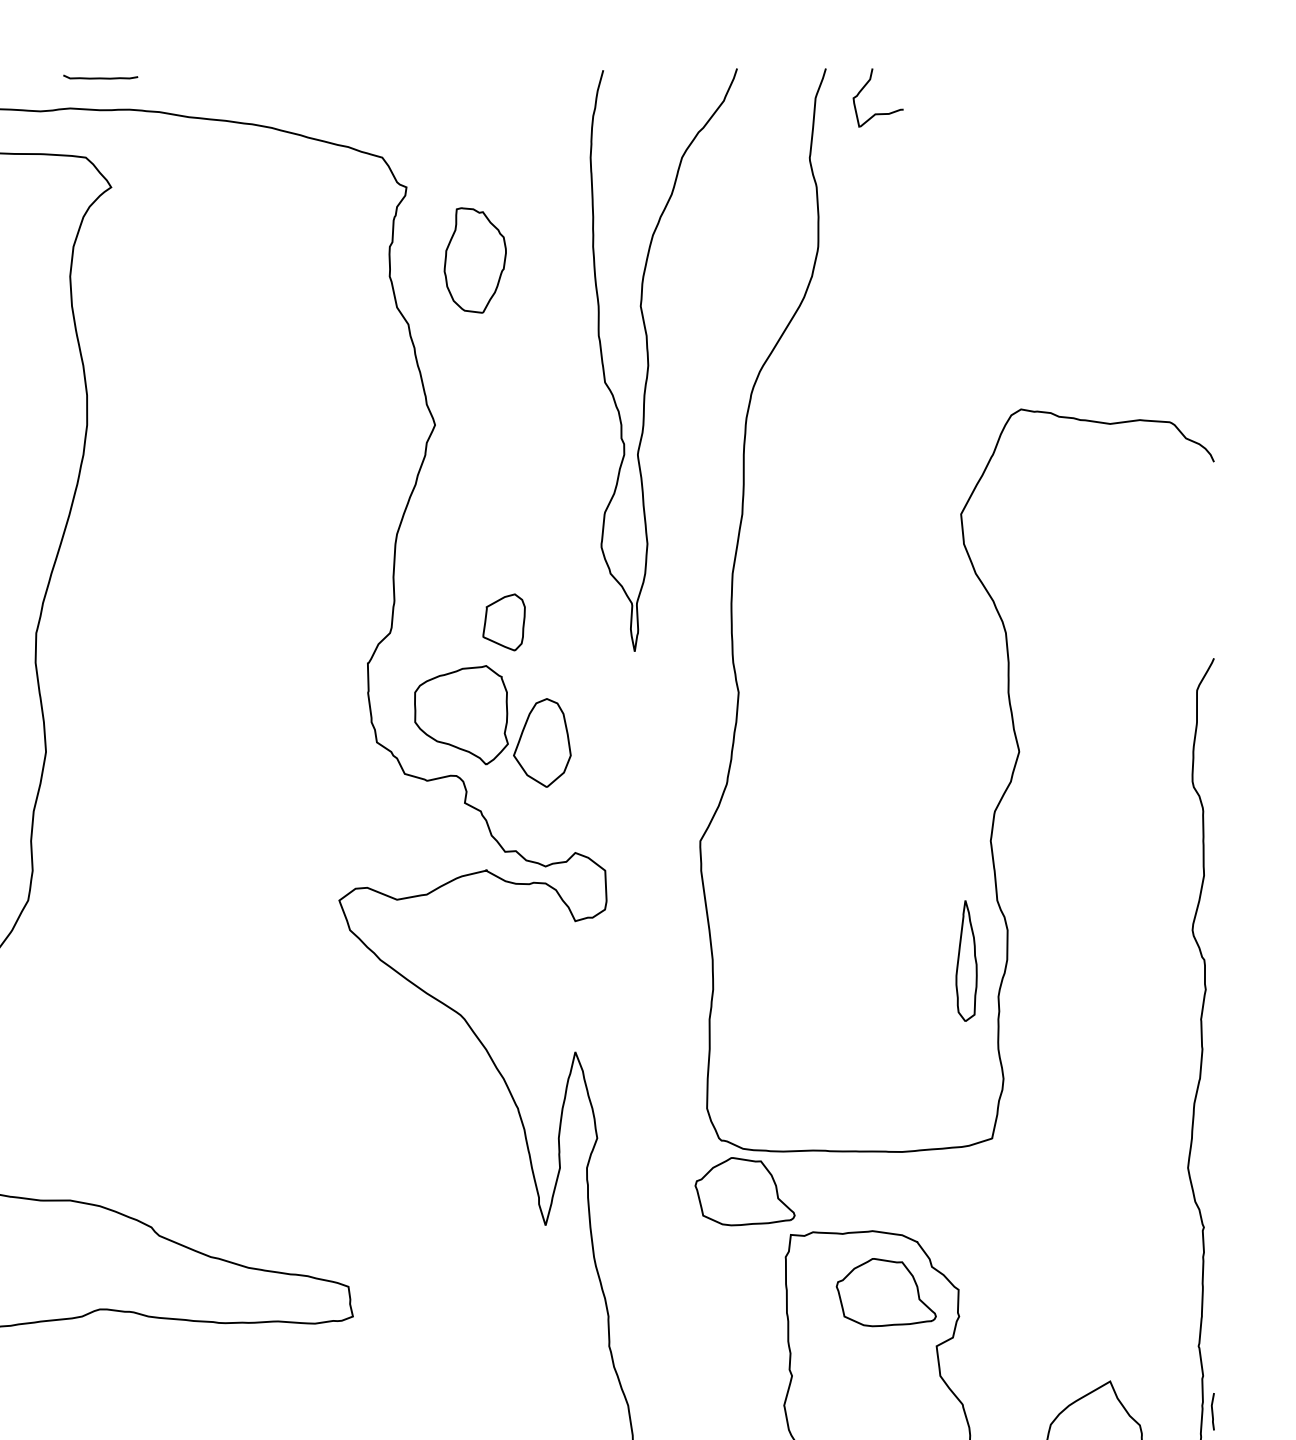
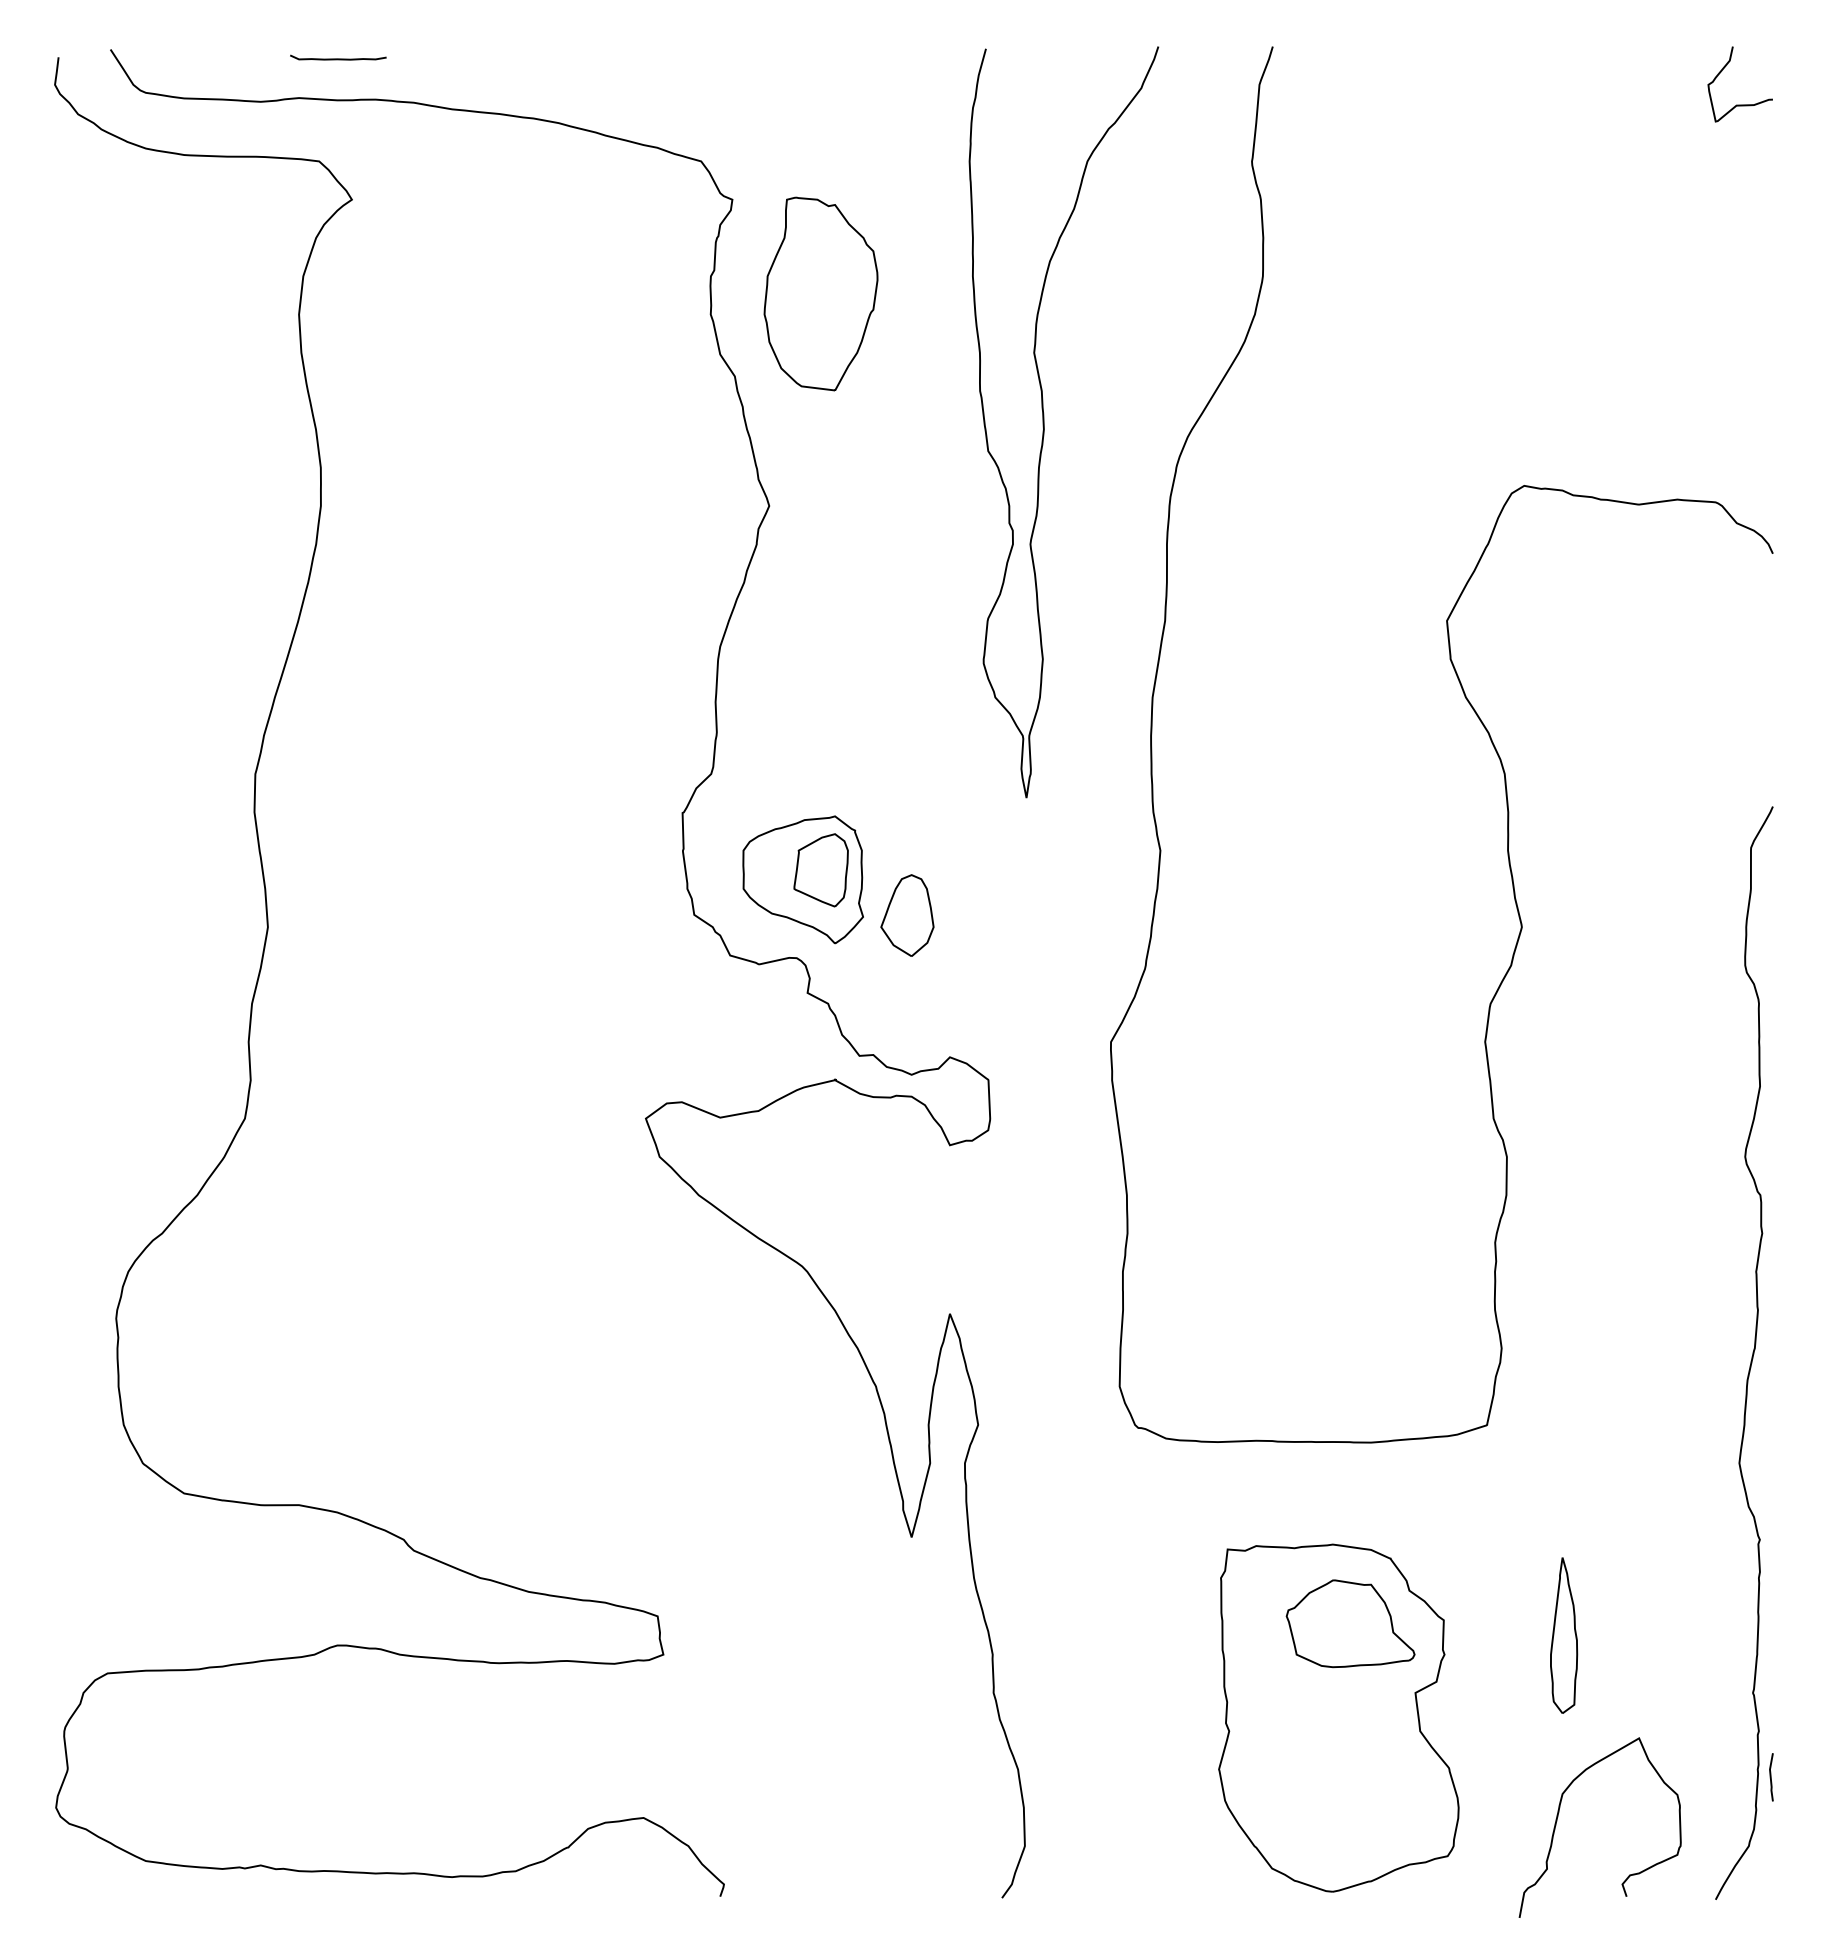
curve: (877, 113) -> (1739, 104), moved
part: (474, 260) -> (820, 293), size x1.43
part: (503, 622) -> (820, 870), moved
part: (542, 742) -> (907, 915), size x0.71
part: (966, 960) -> (1564, 1635), moved
part: (744, 1191) -> (1168, 1493), removed

